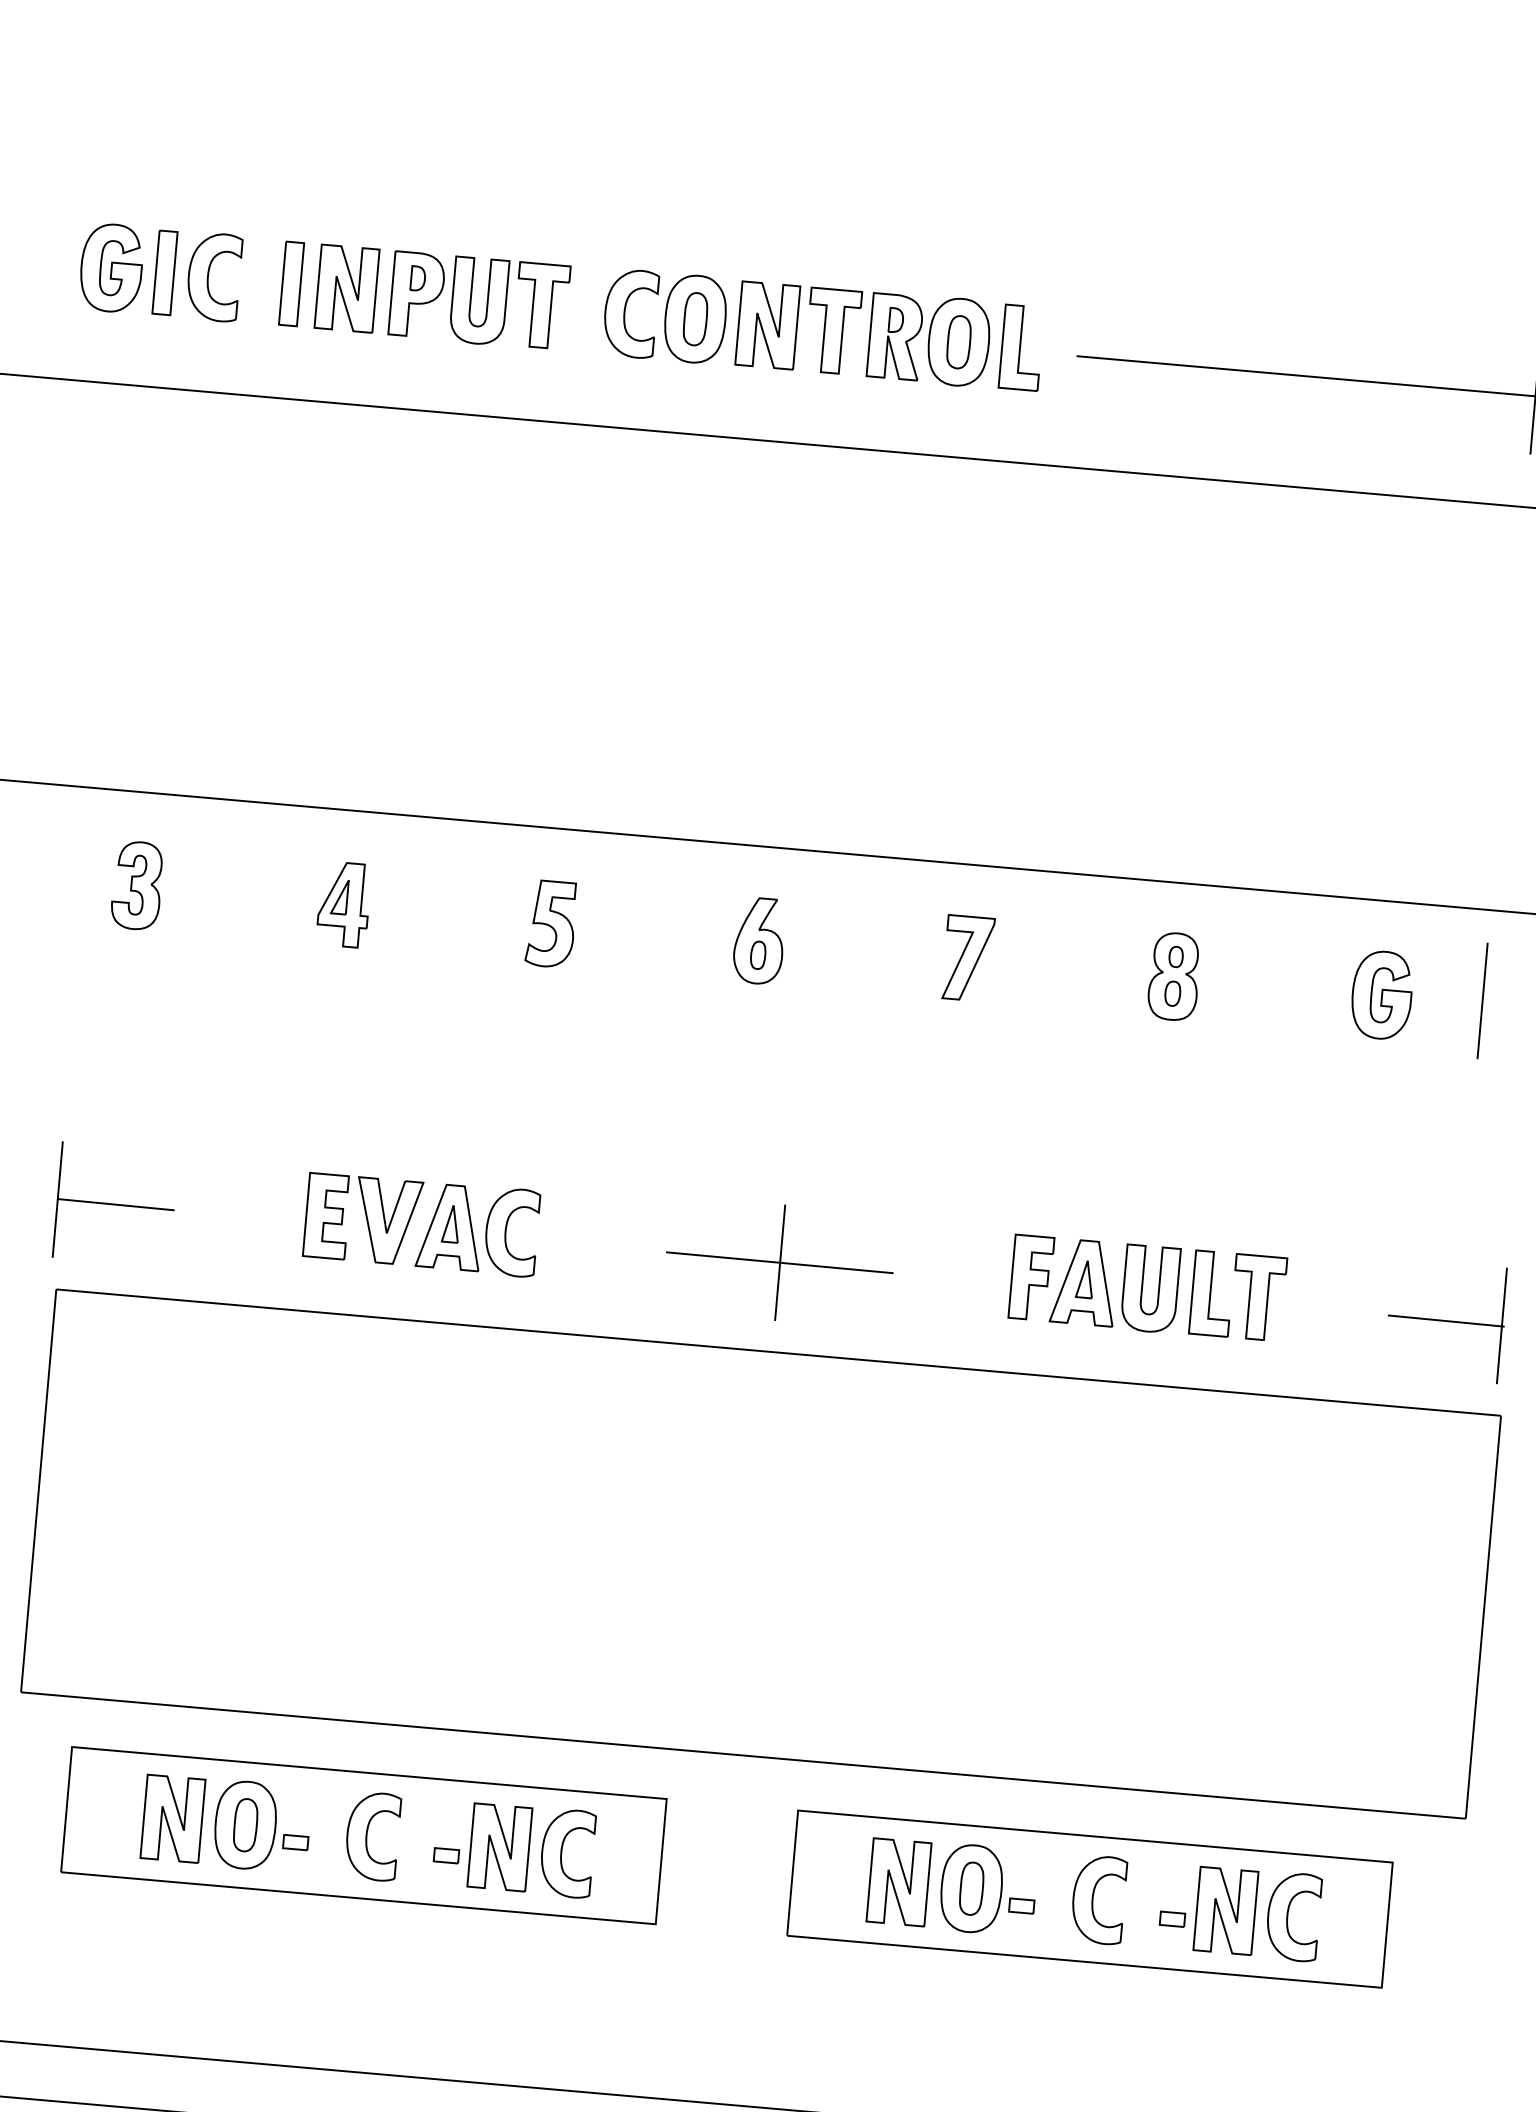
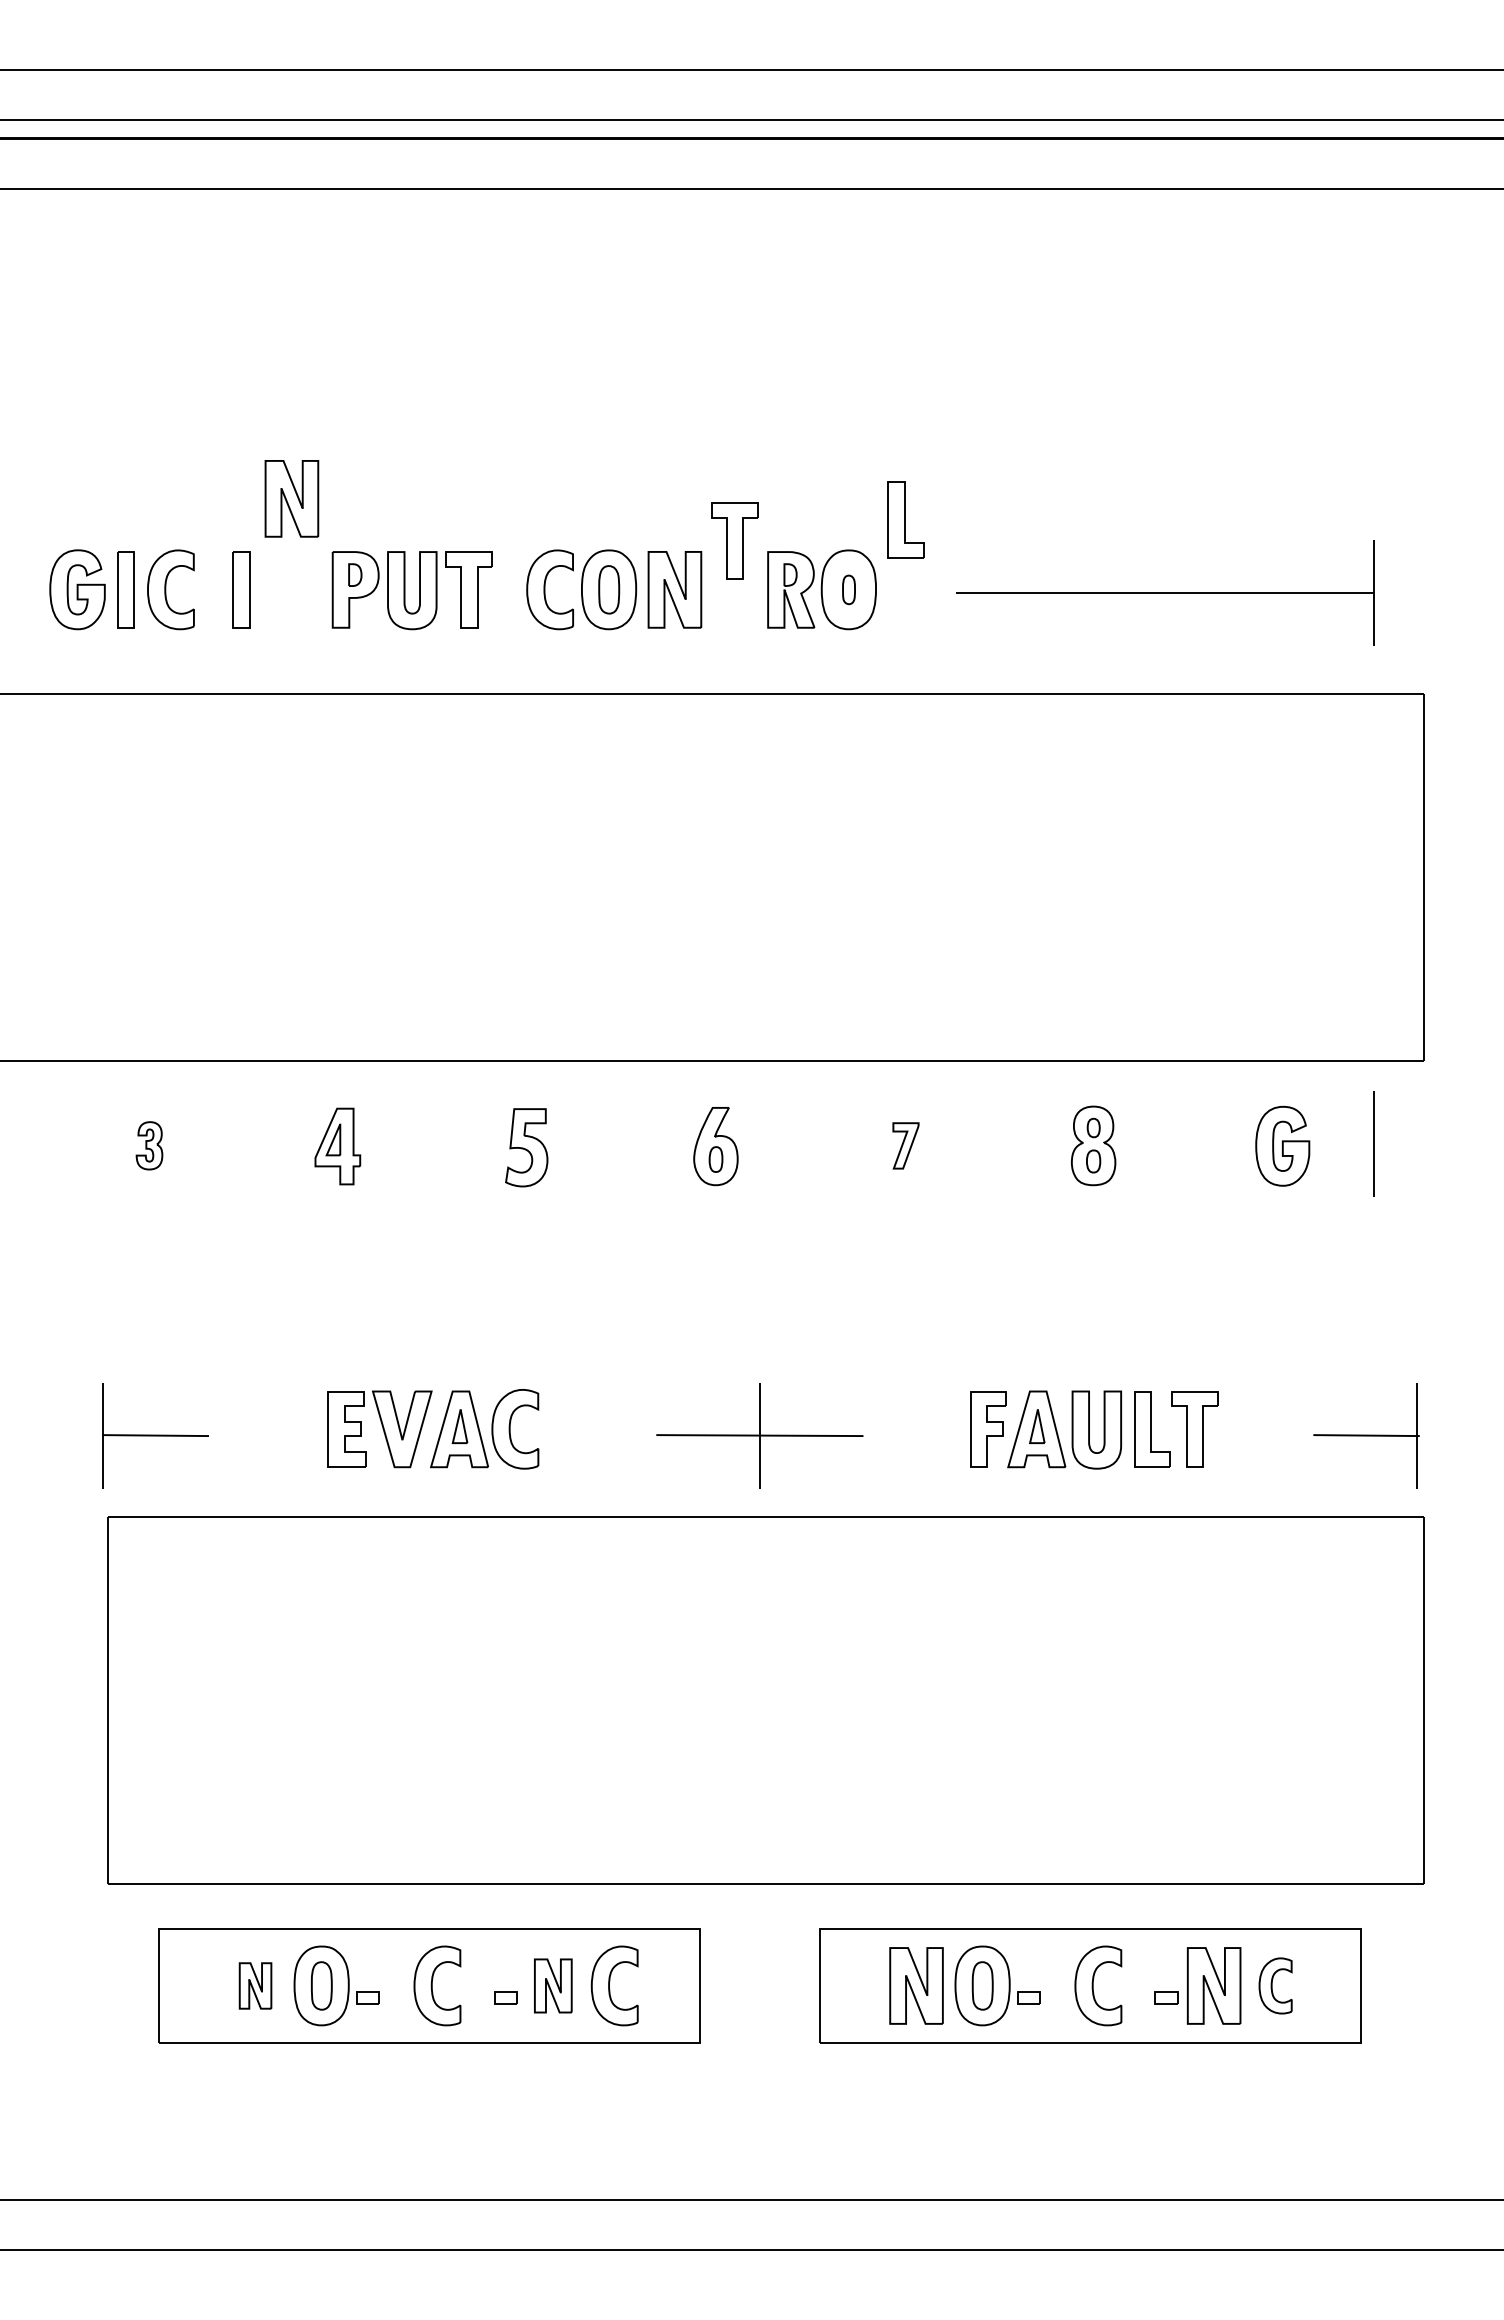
part: (346, 288) -> (291, 498), moved
part: (833, 330) -> (734, 540), moved
part: (958, 341) -> (848, 589), size x0.6
part: (1021, 347) -> (905, 519), moved
part: (137, 885) -> (149, 1145), size x0.6
part: (967, 958) -> (905, 1145), size x0.6
part: (172, 1818) -> (255, 1985), size x0.6
part: (500, 1847) -> (553, 1985), size x0.7
part: (1293, 1916) -> (1275, 1985), size x0.7

